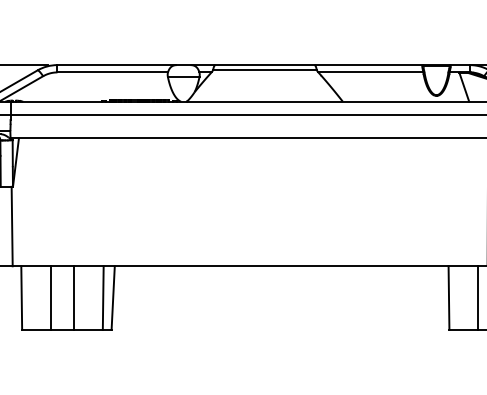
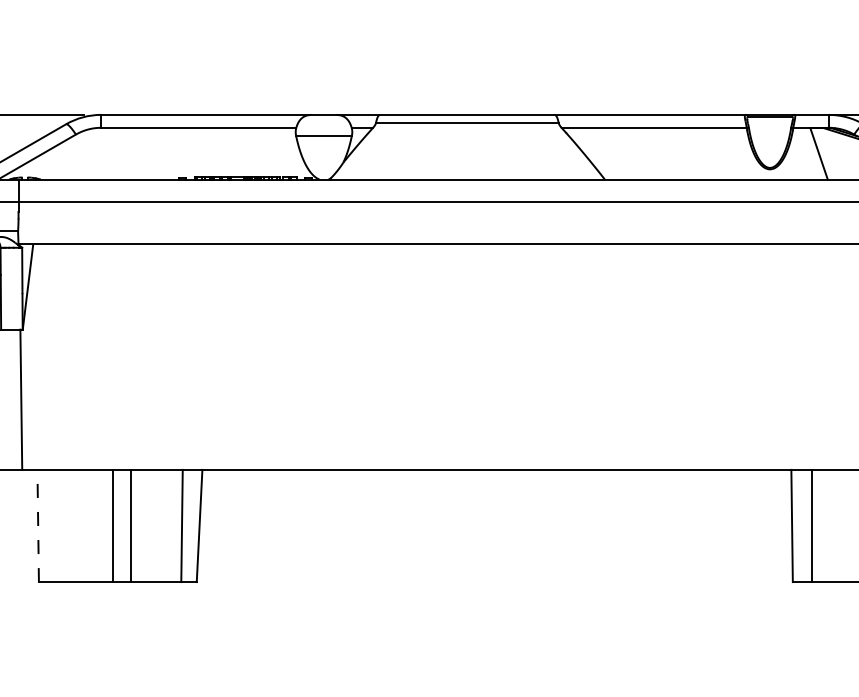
line: (50, 297) -> (111, 524), moved
line: (478, 297) -> (812, 524), moved
line: (21, 298) -> (37, 526), solid -> dashed

